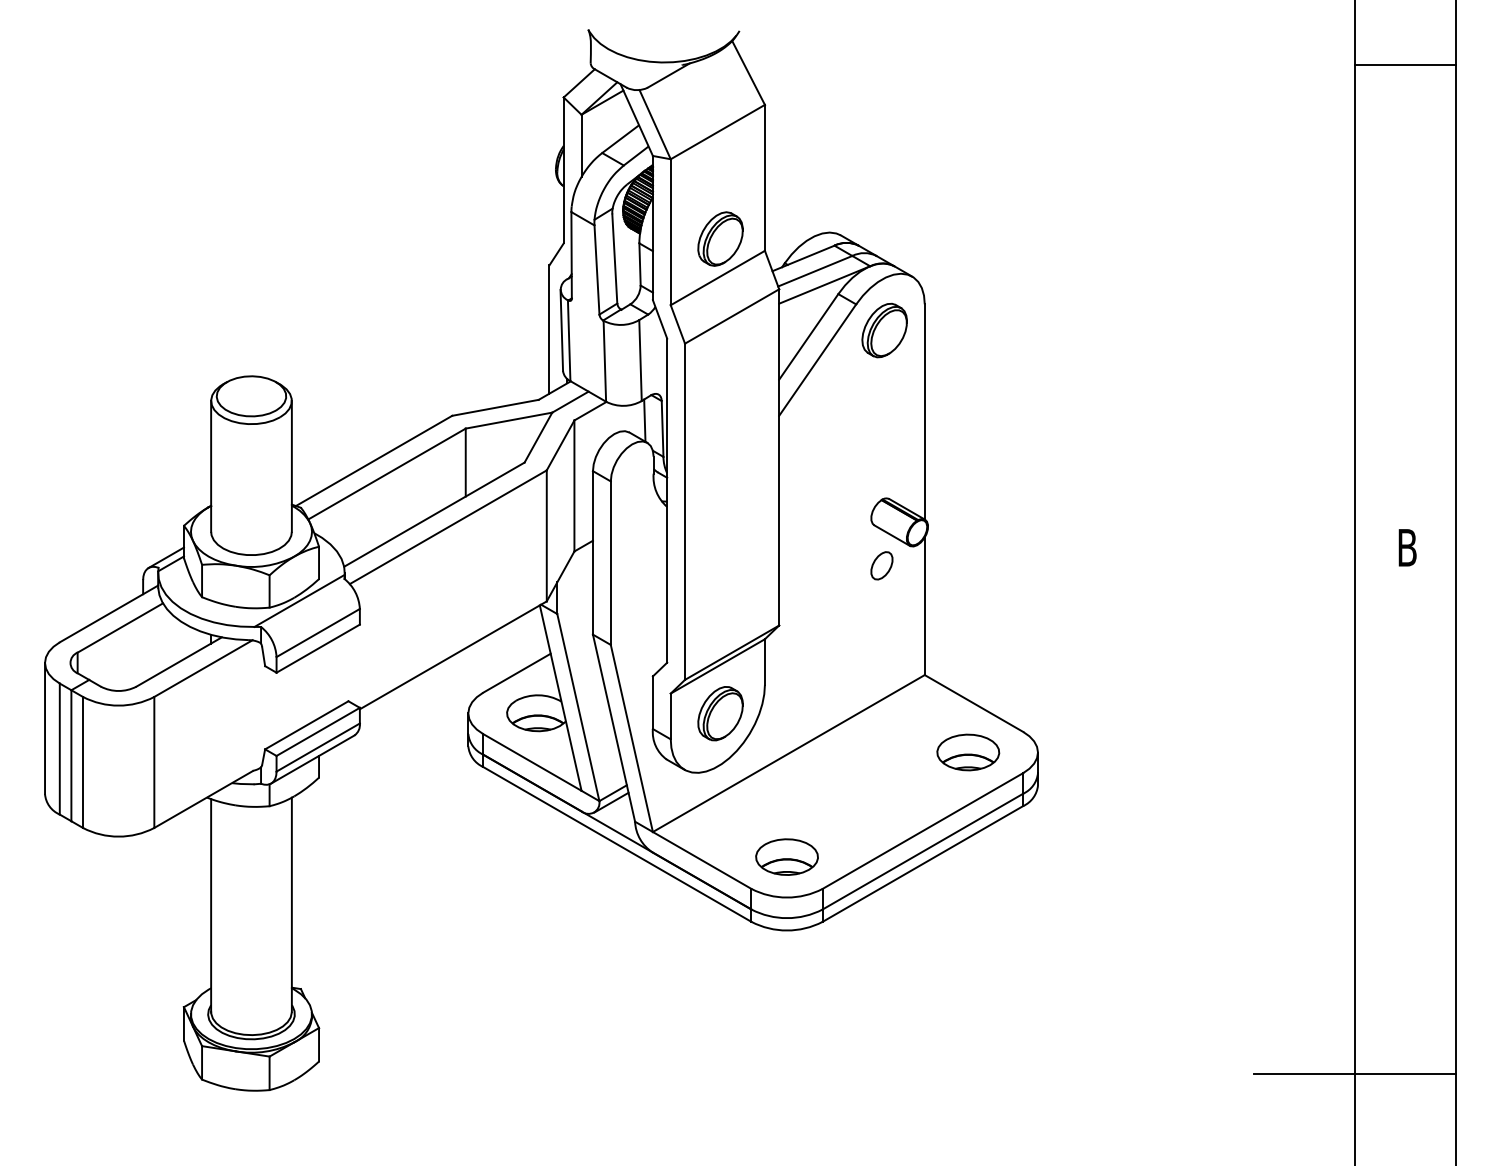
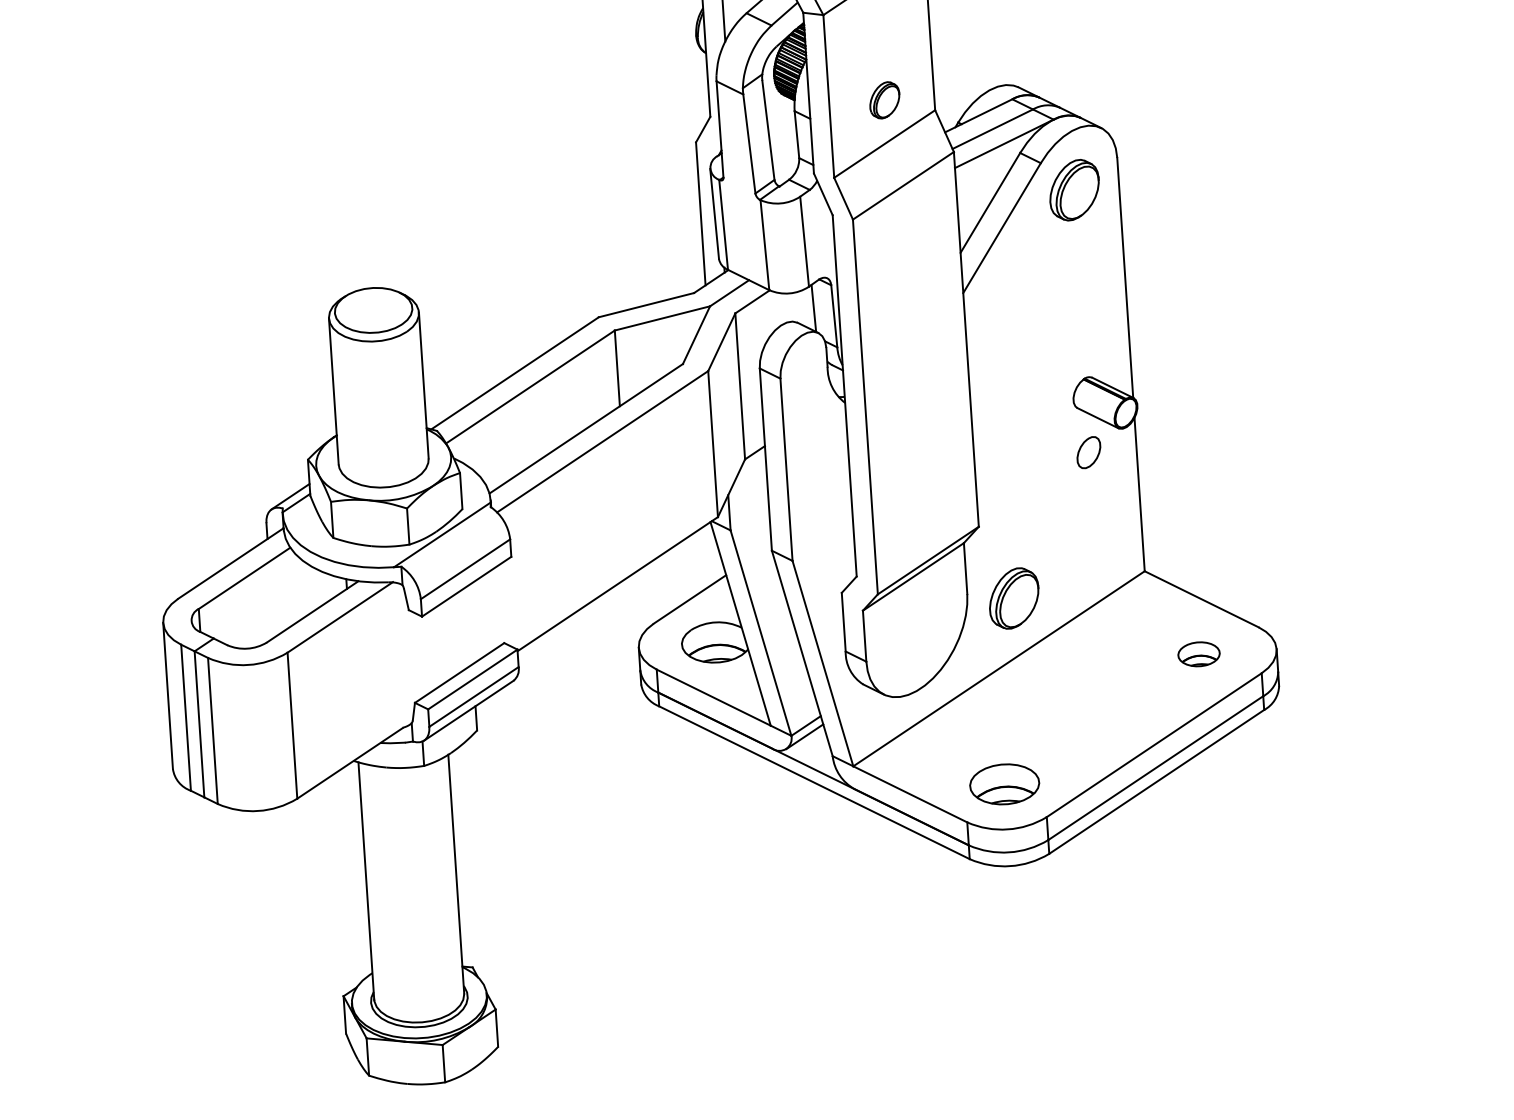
part: (720, 238) -> (884, 99), size x0.6
part: (720, 713) -> (1014, 598), moved
part: (968, 752) -> (1199, 654), size x0.6

